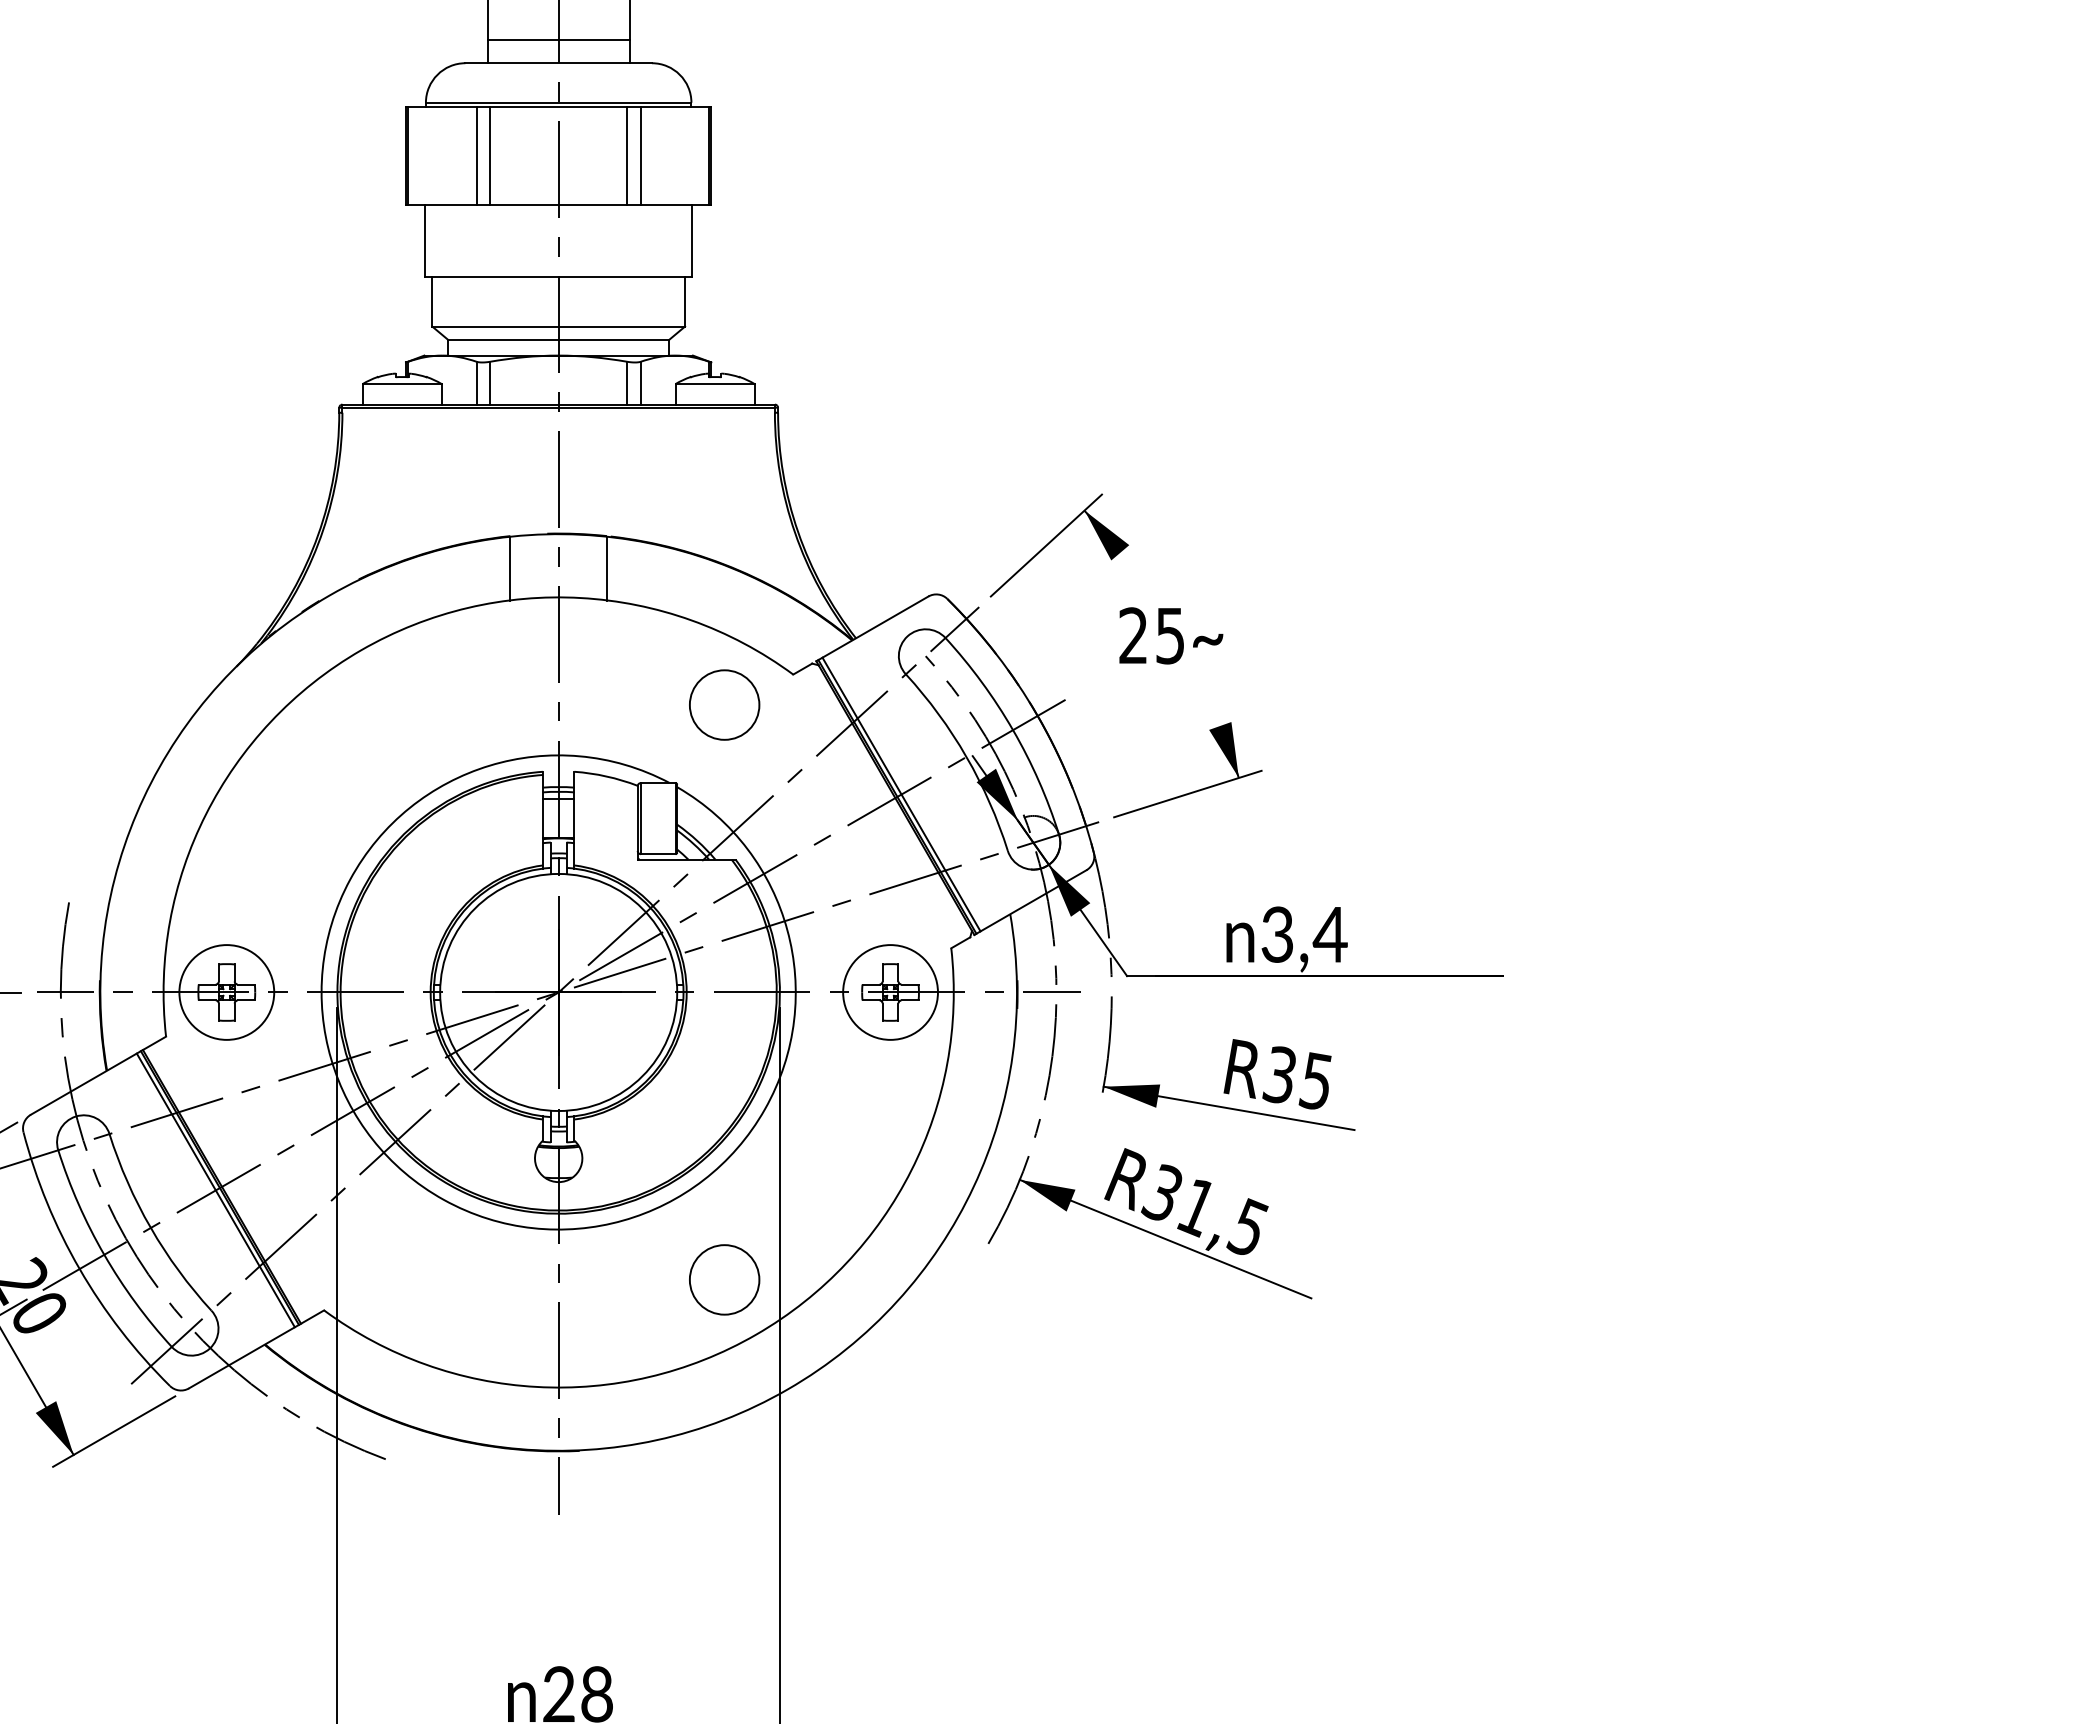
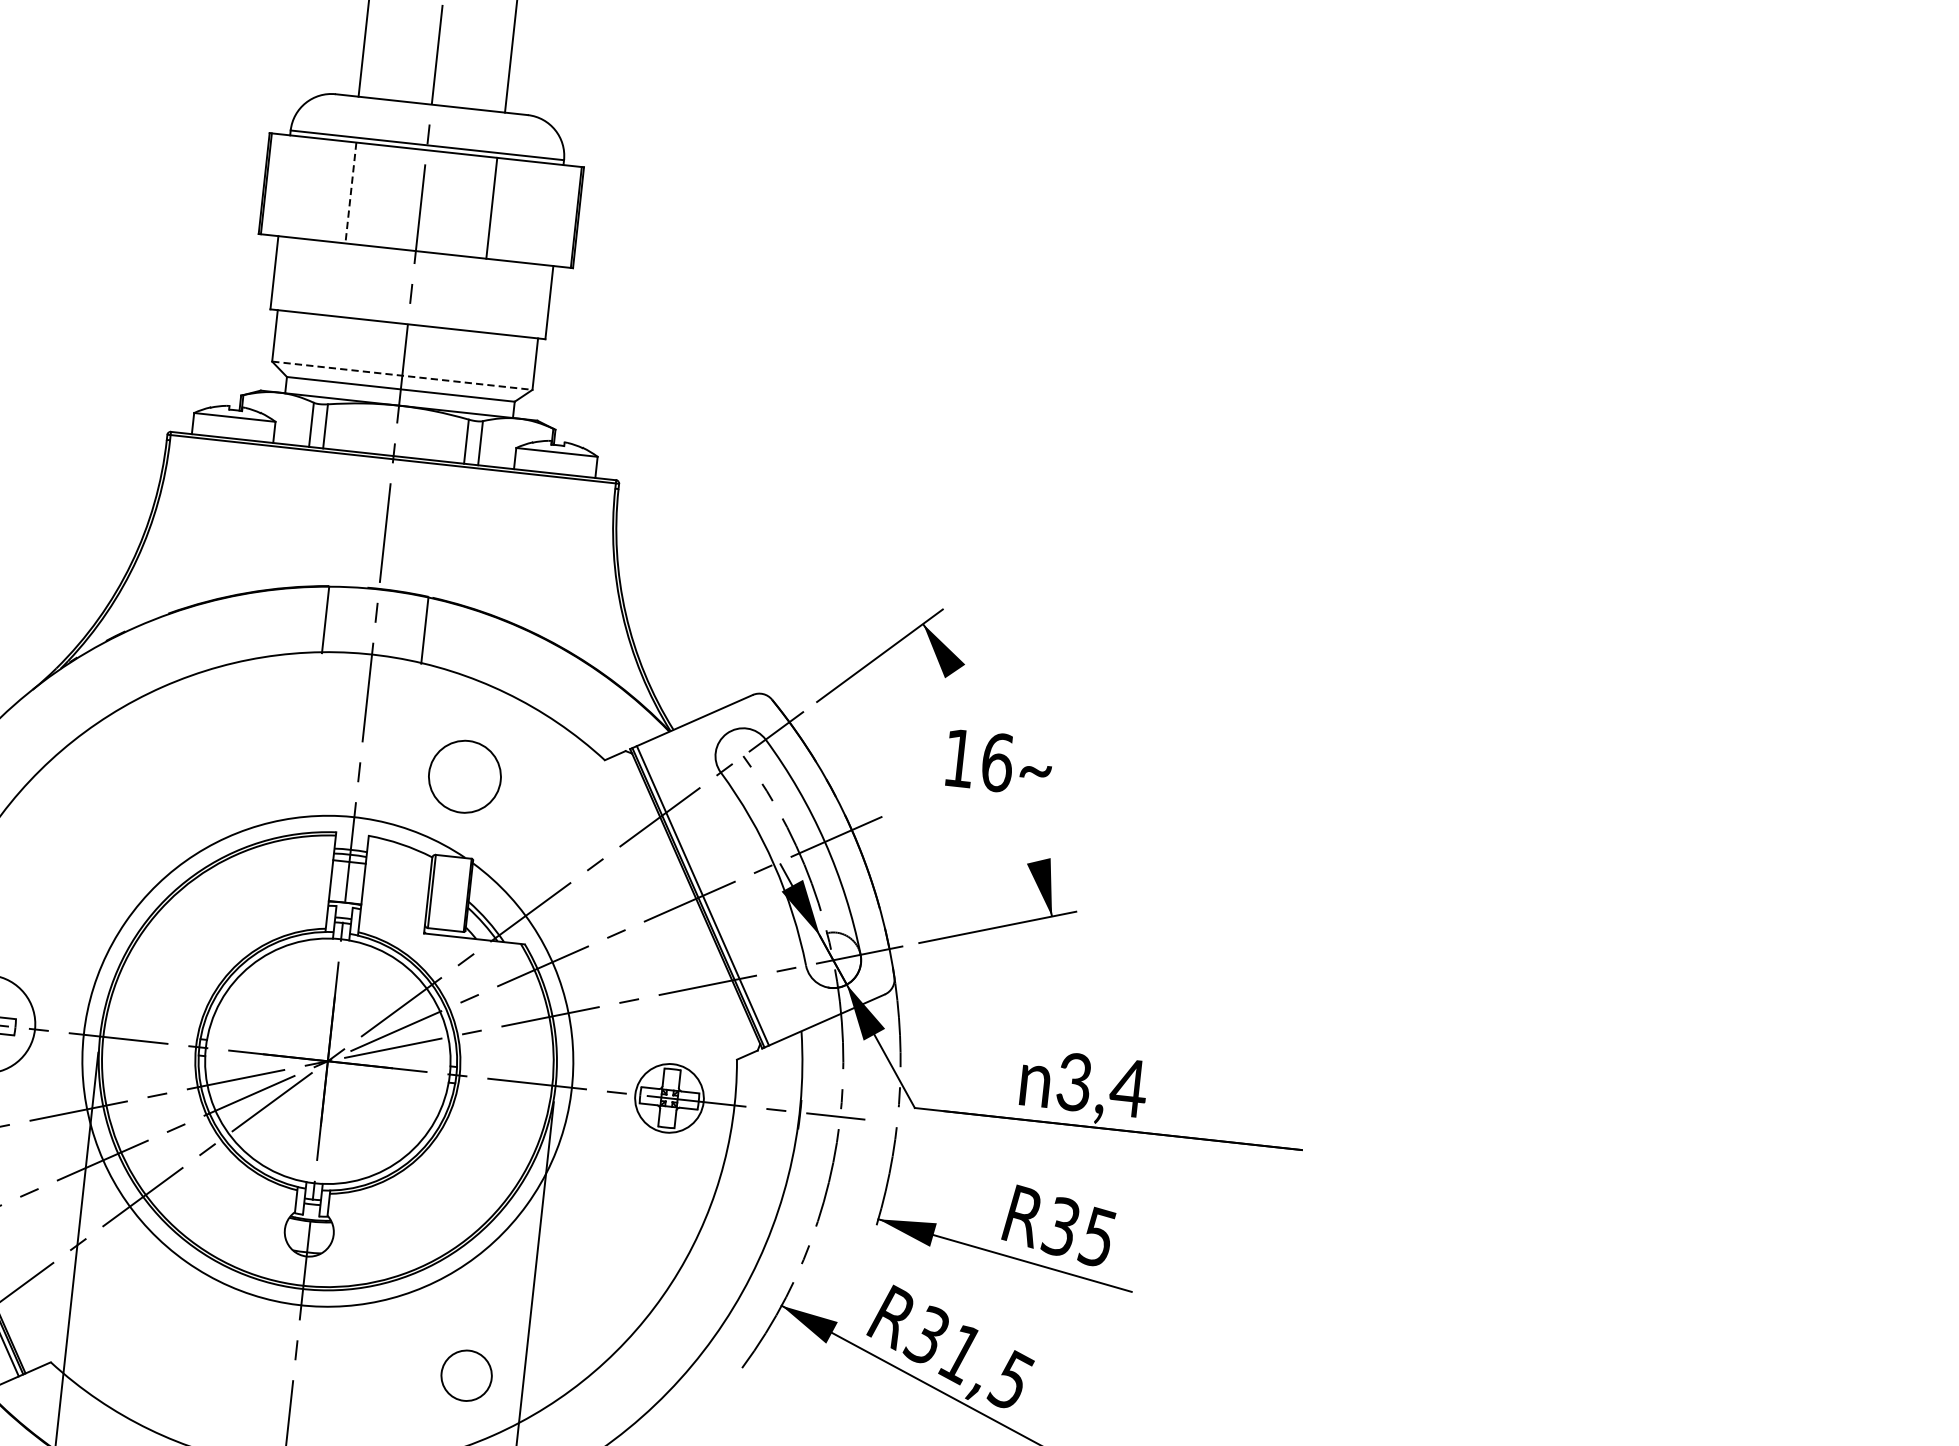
line: (558, 39) -> (434, 80), removed
line: (476, 156) -> (336, 191), removed
line: (490, 156) -> (351, 193), solid -> dashed
line: (640, 156) -> (505, 209), removed
line: (559, 326) -> (403, 375), solid -> dashed
text: (1152, 635) -> (979, 760), 25 -> 16
circle: (724, 704) -> (464, 776), moved
circle: (890, 992) -> (669, 1098), size x0.7
circle: (724, 1279) -> (466, 1375), size x0.7

